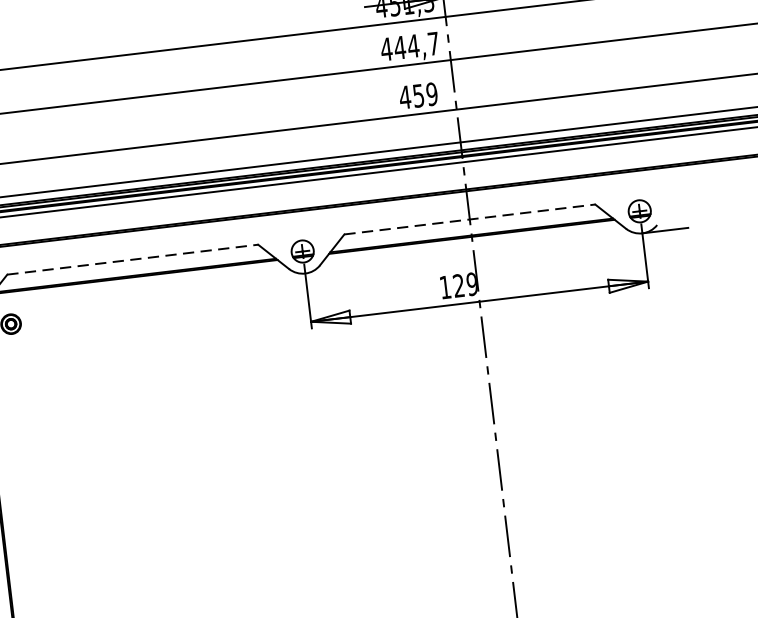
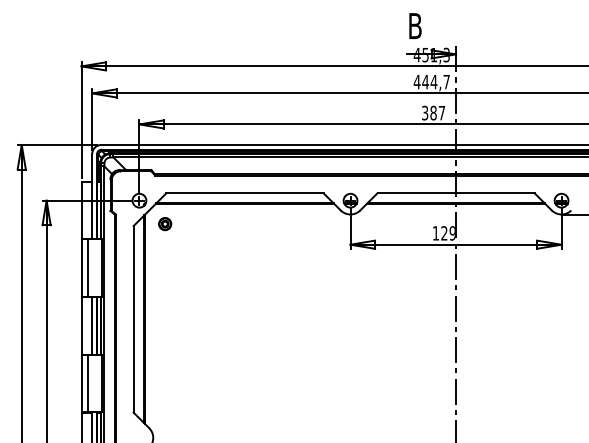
text: (418, 94) -> (433, 112), 459 -> 387
line: (470, 219) -> (456, 193), dashed -> solid
line: (133, 260) -> (245, 193), dashed -> solid

